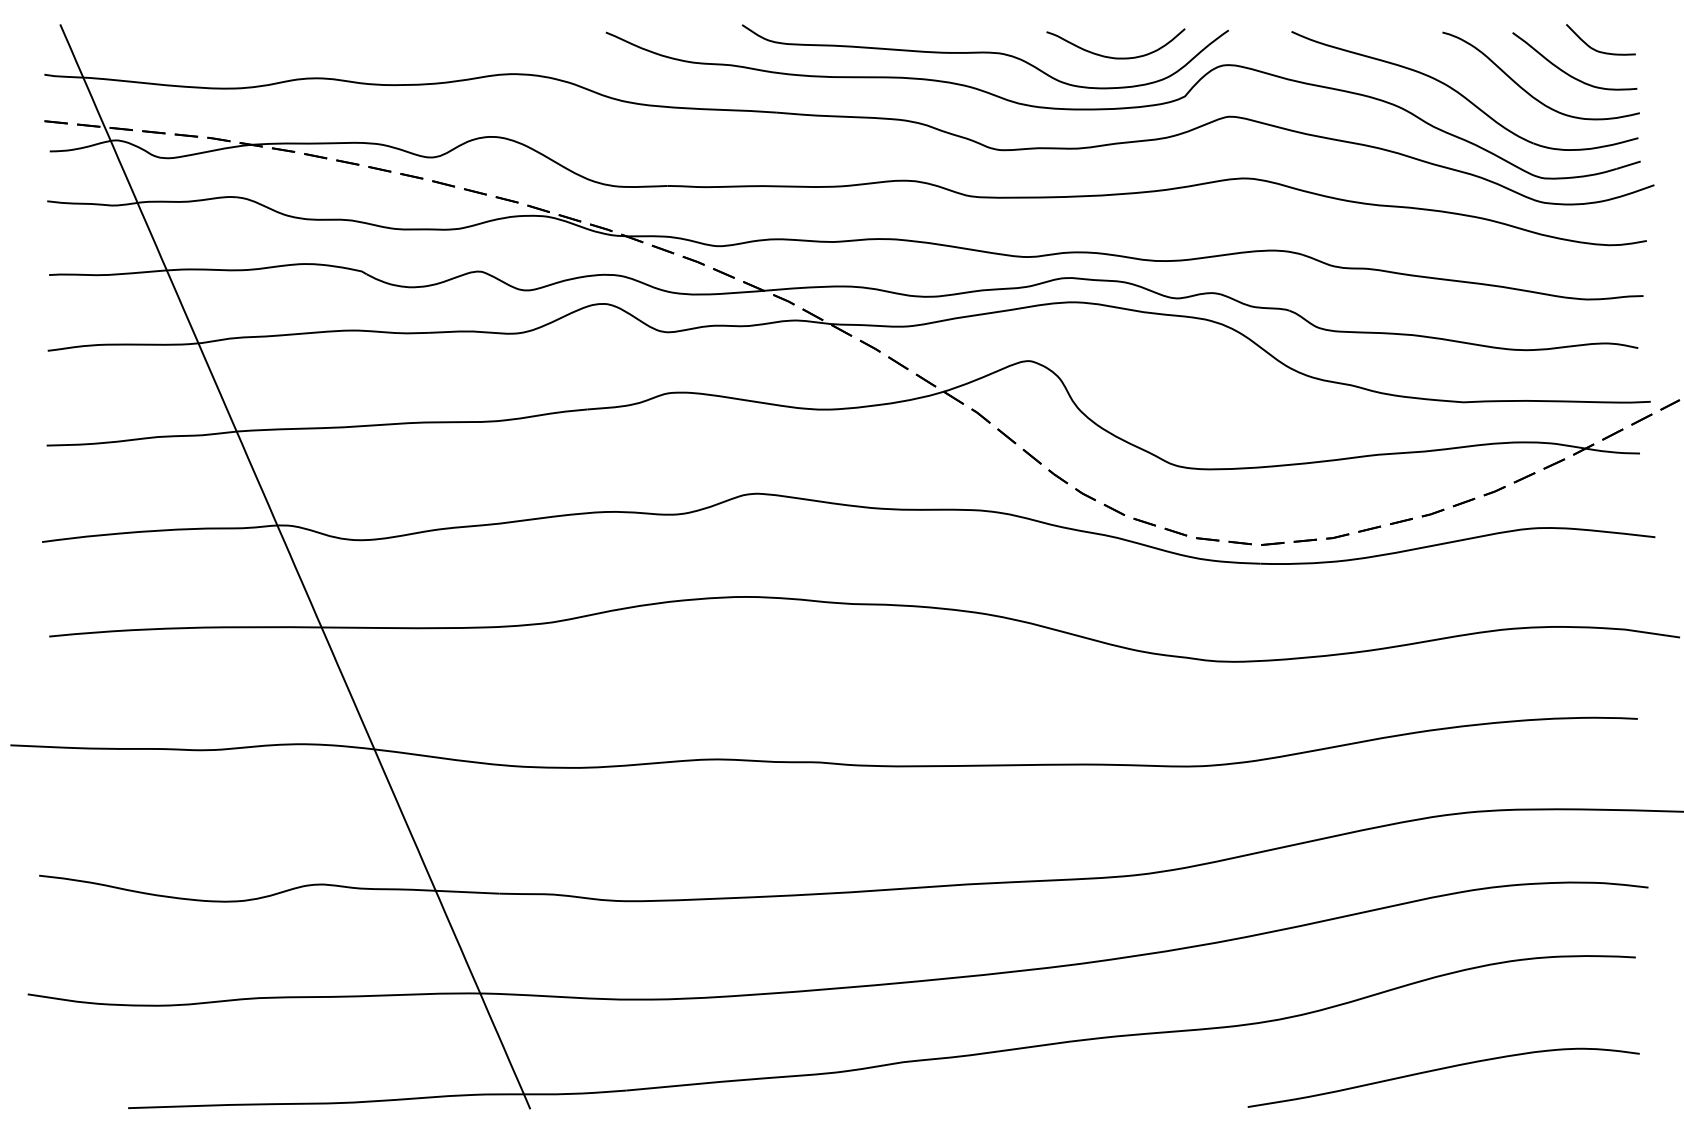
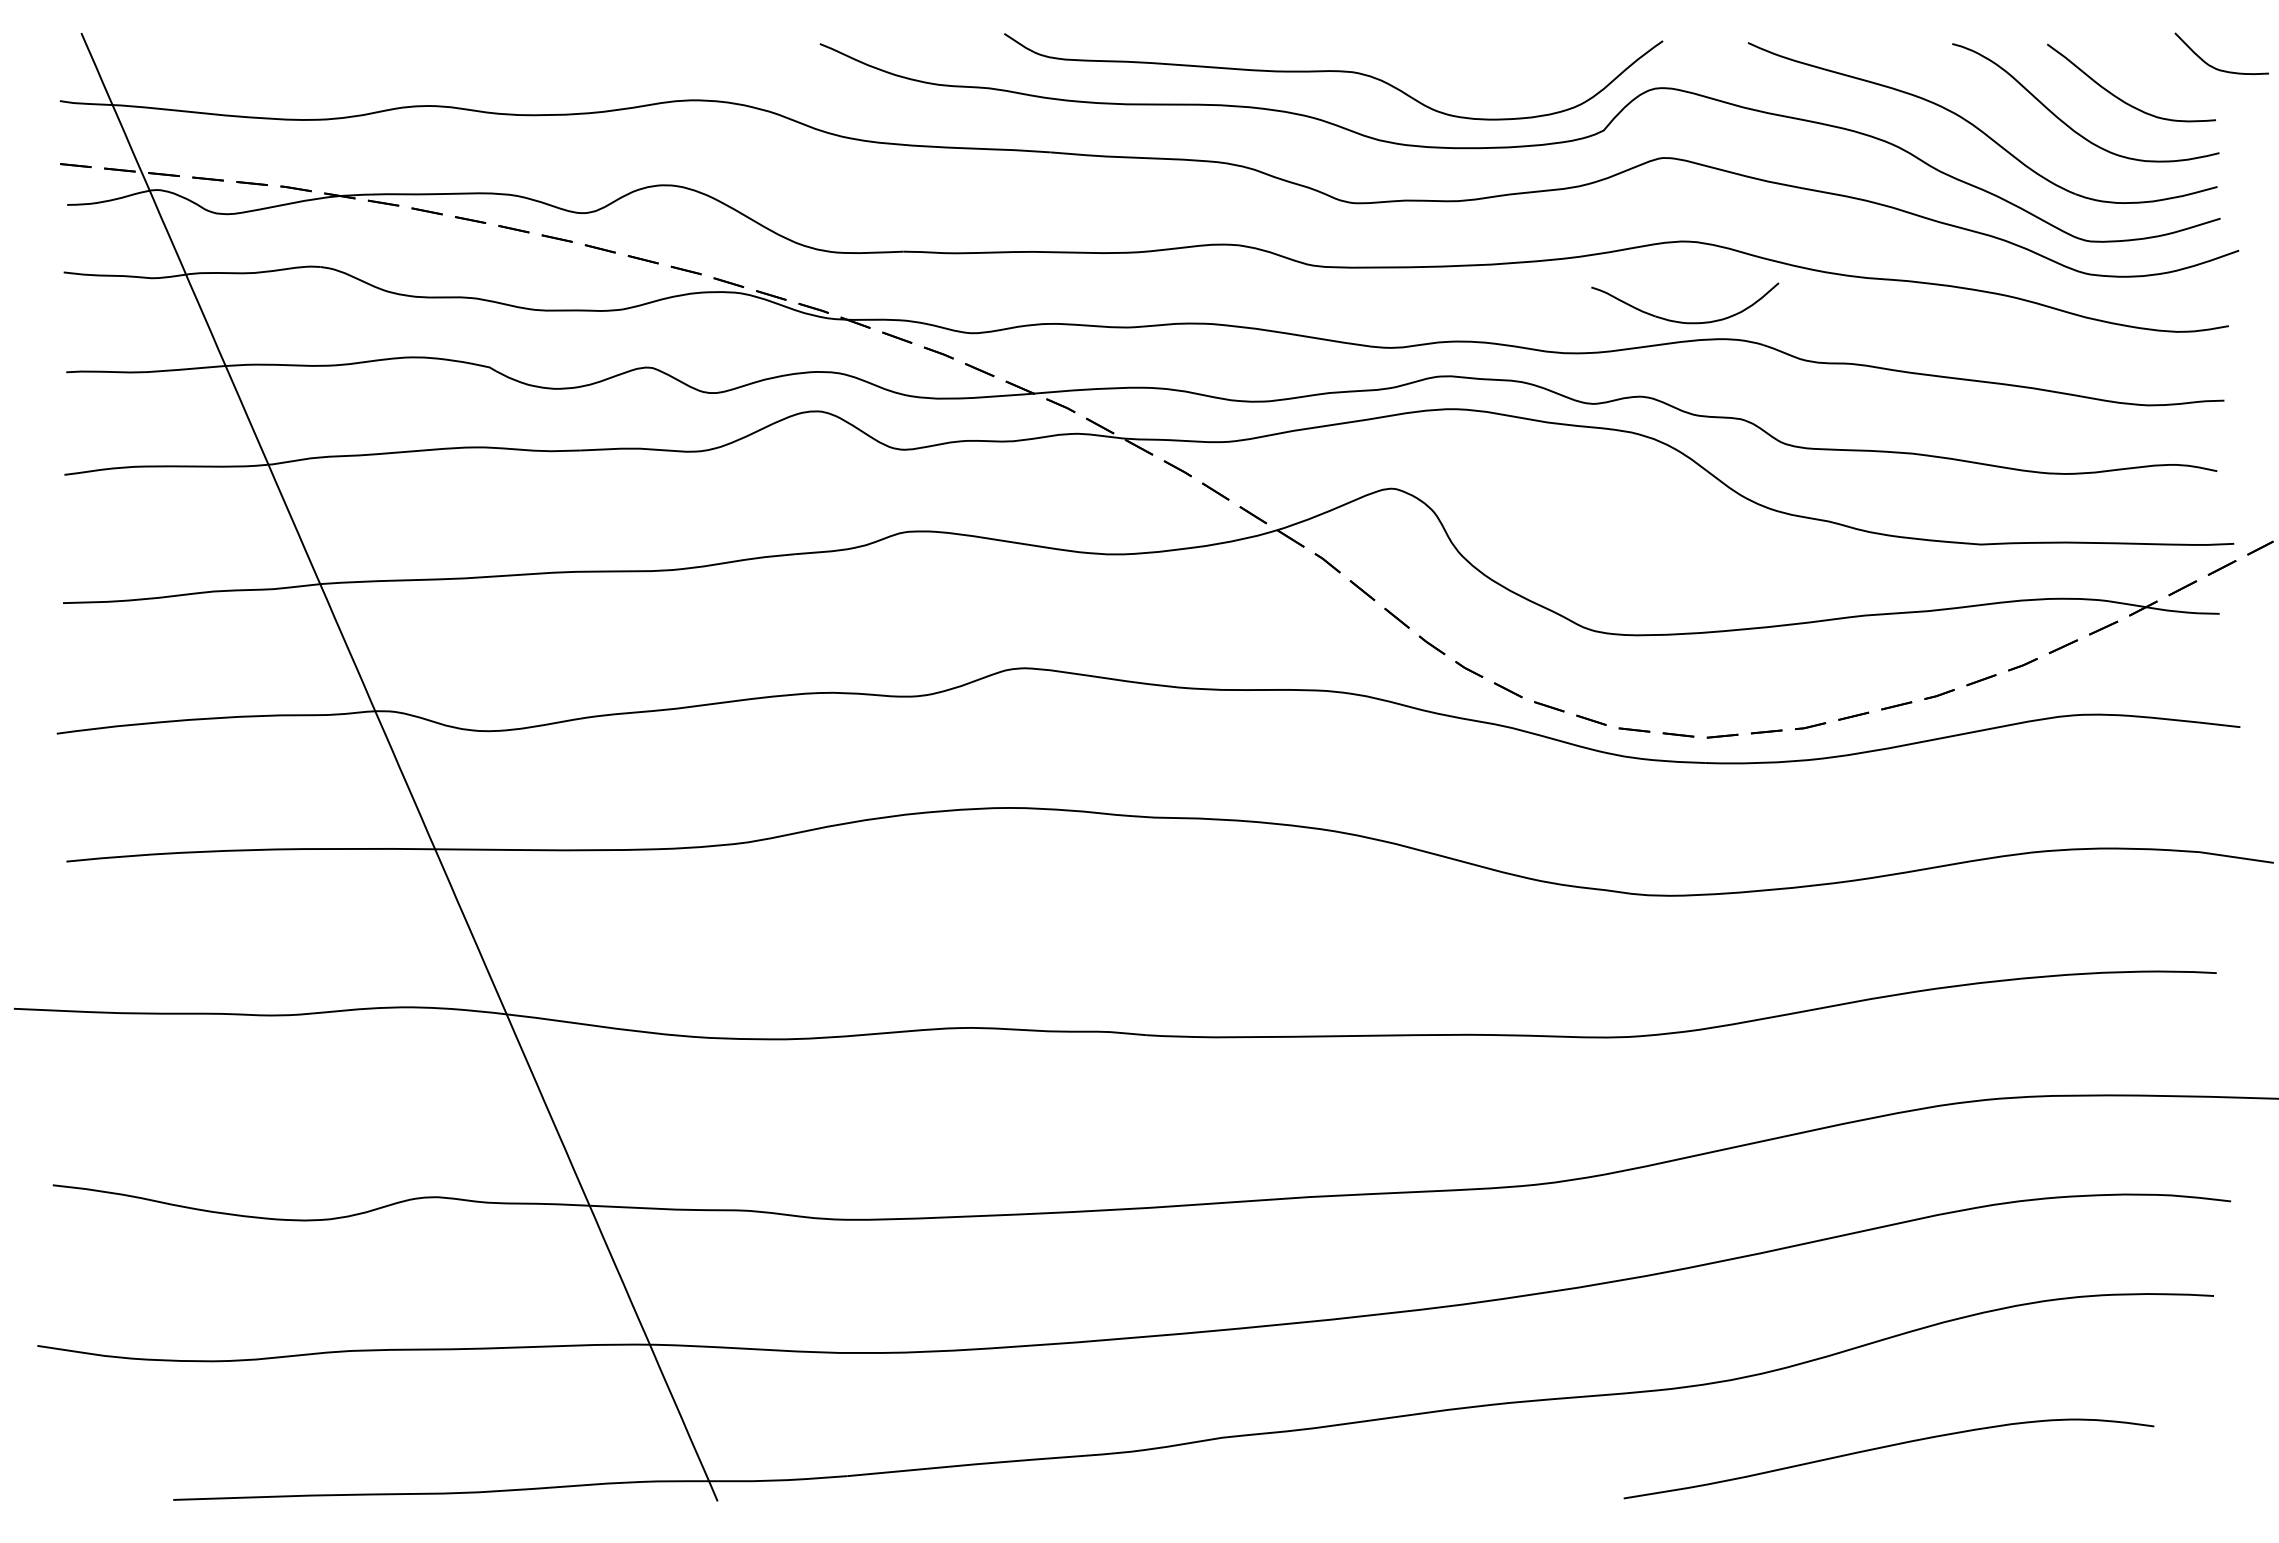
curve: (1596, 49) -> (2215, 67), moved
part: (1113, 57) -> (1682, 321), moved
curve: (1442, 1069) -> (1887, 1447), moved

